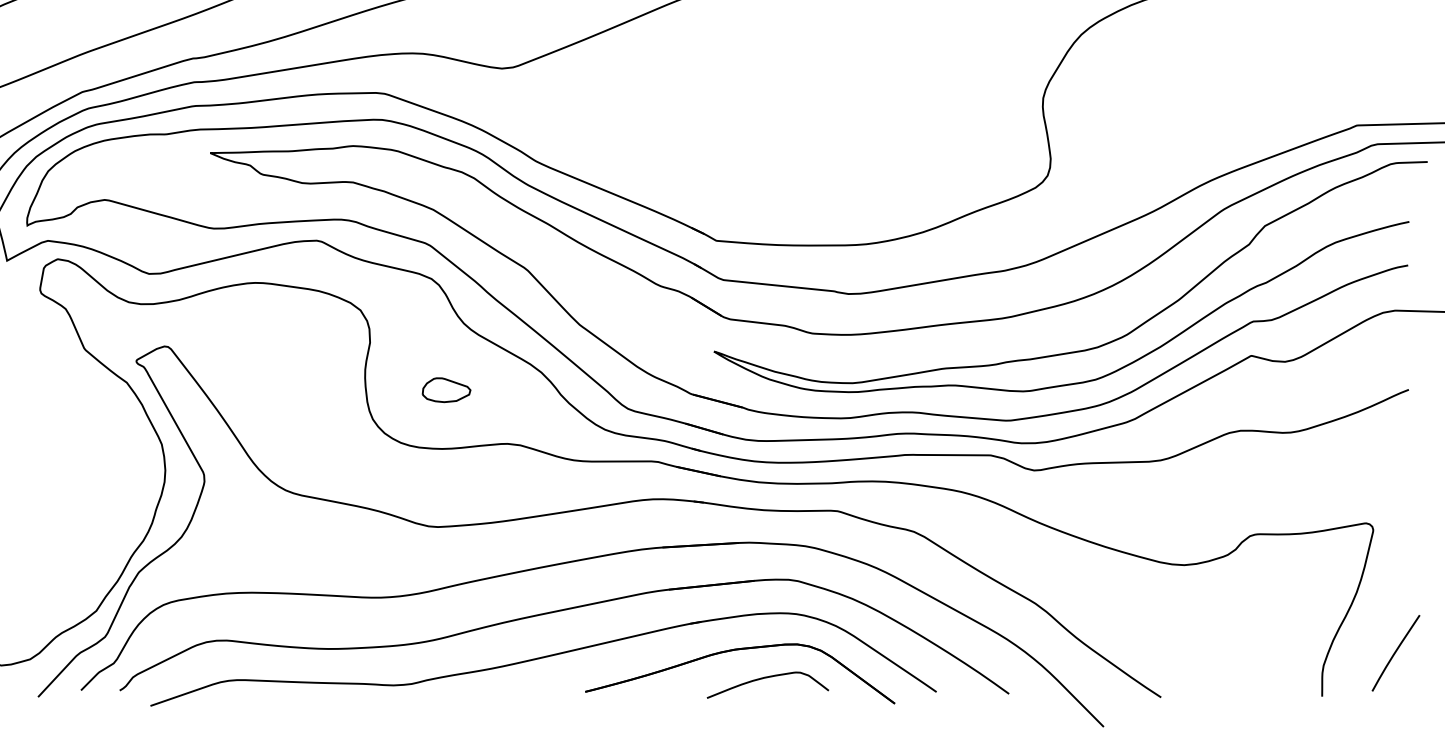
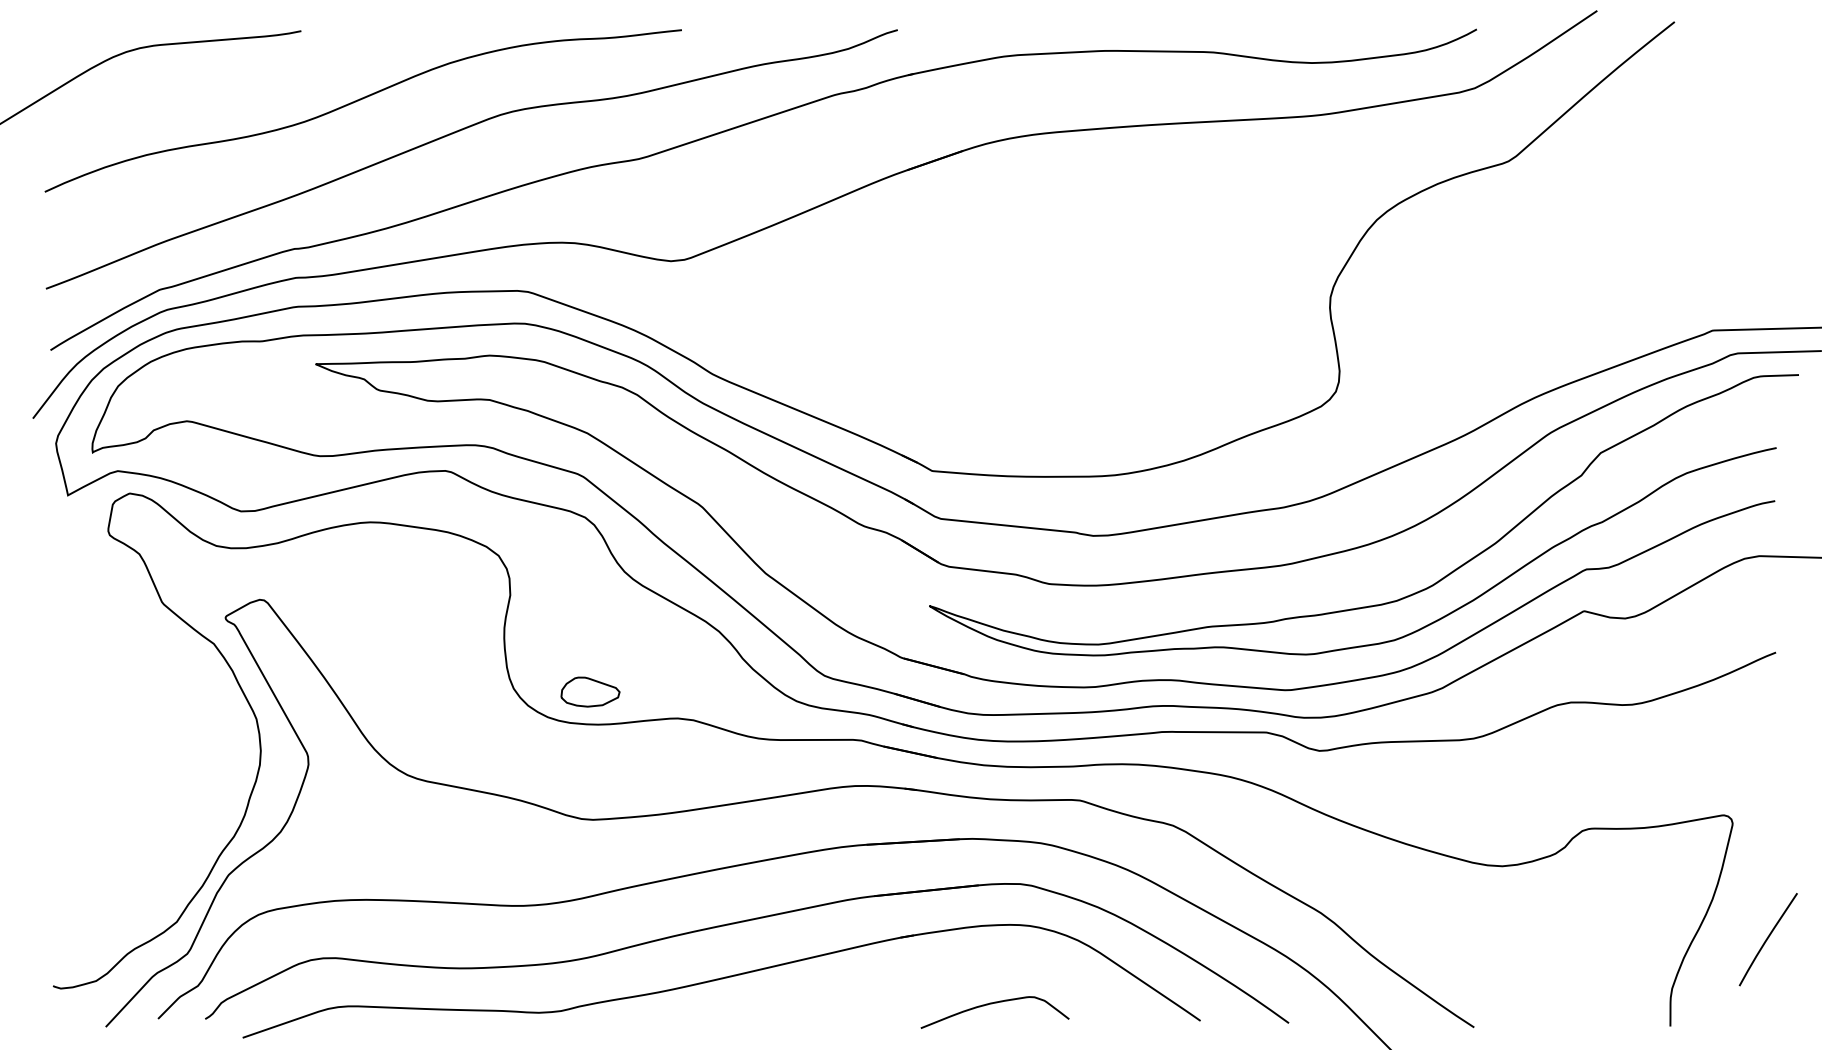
part: (446, 389) -> (590, 691), moved
part: (735, 650) -> (955, 970), removed
curve: (1395, 653) -> (1767, 939), moved

